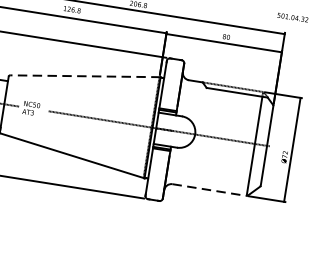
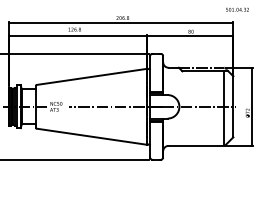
line: (85, 75) -> (92, 76), dashed -> solid
line: (209, 189) -> (196, 145), dashed -> solid

